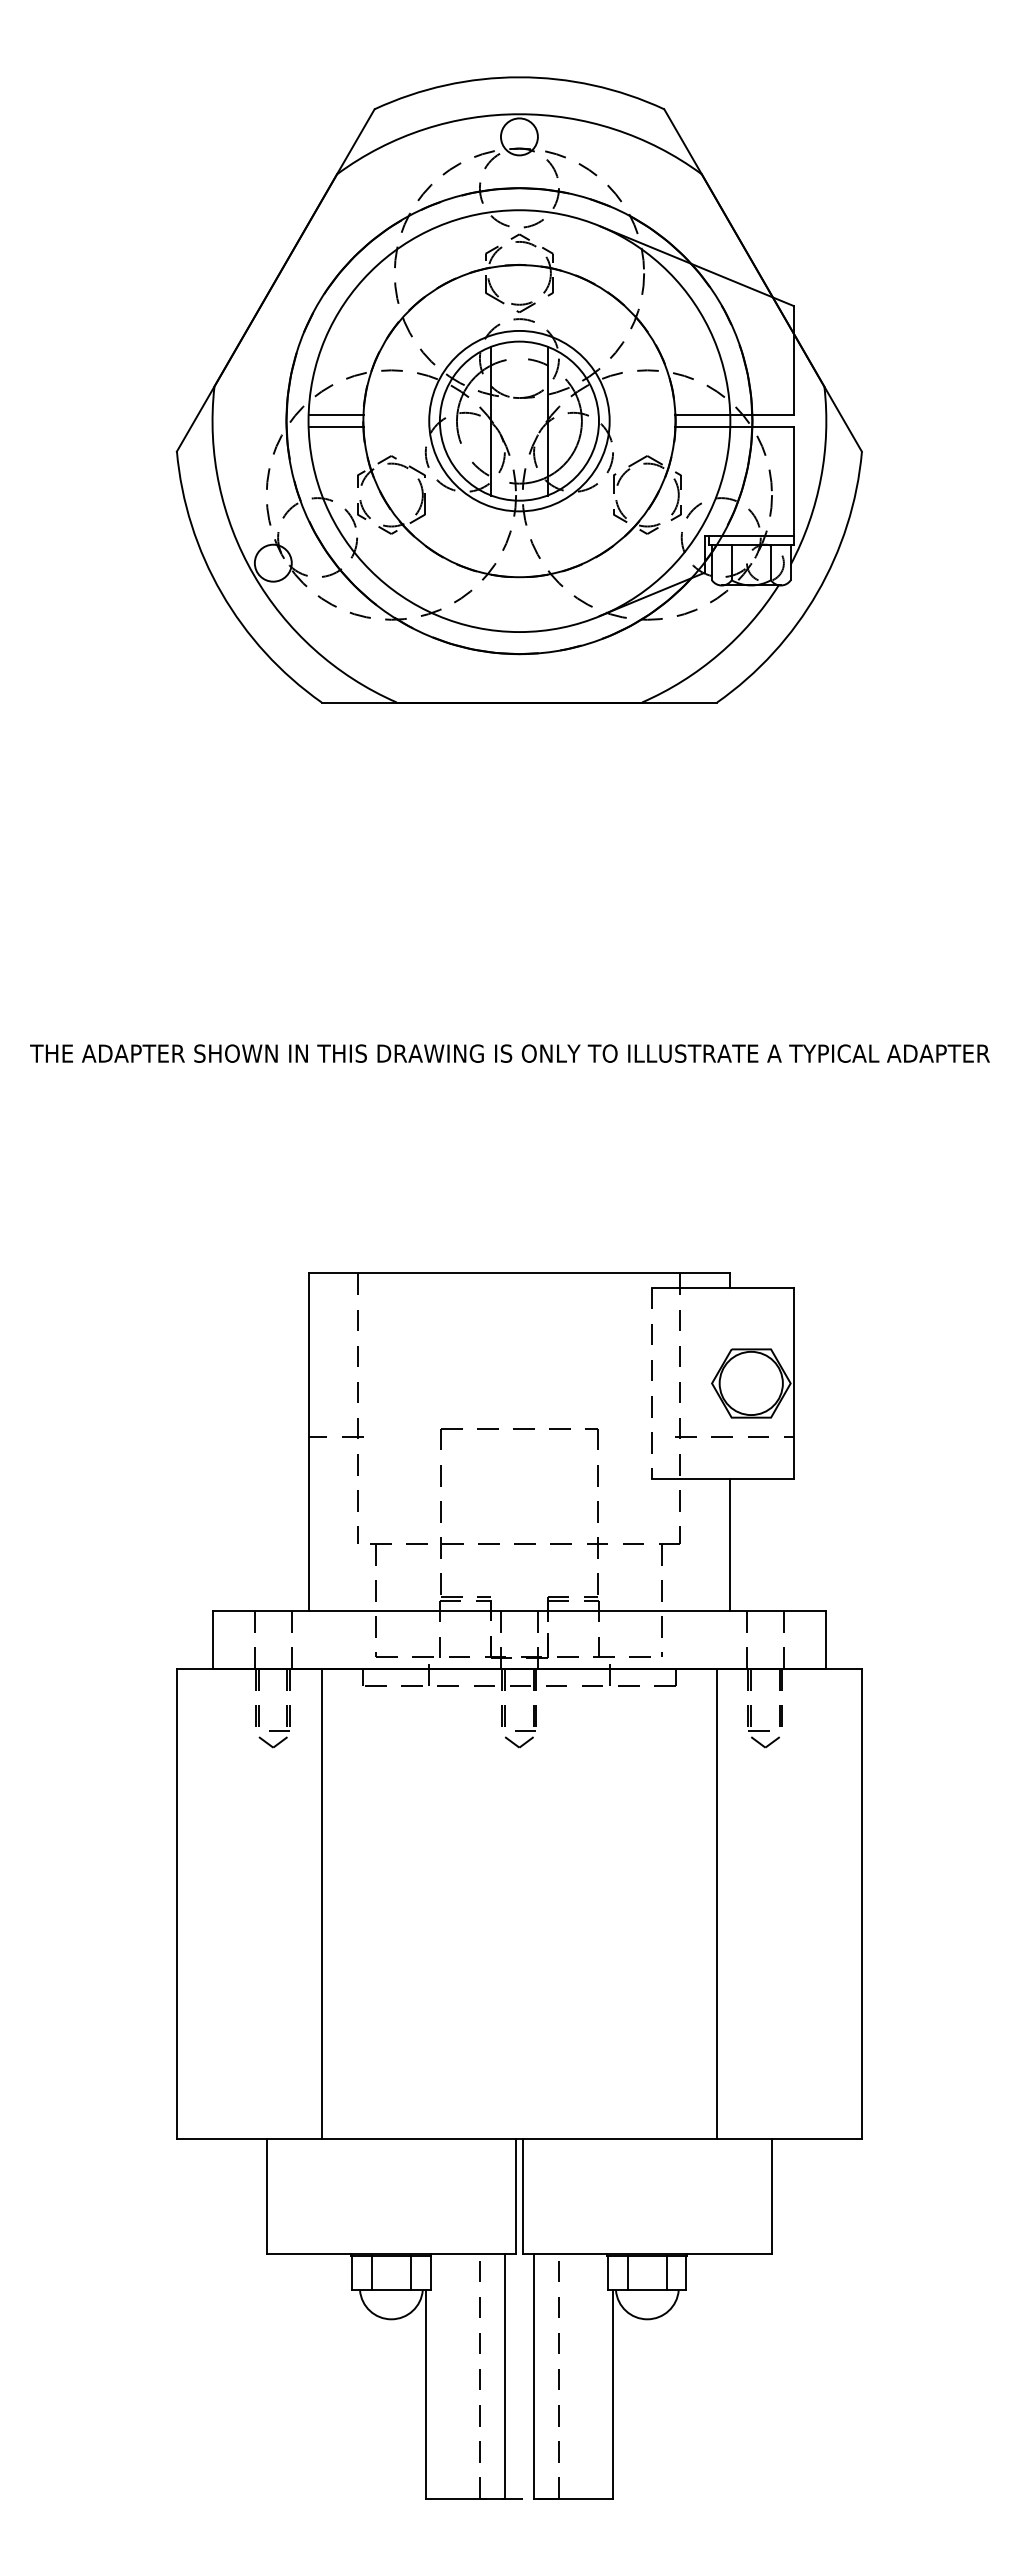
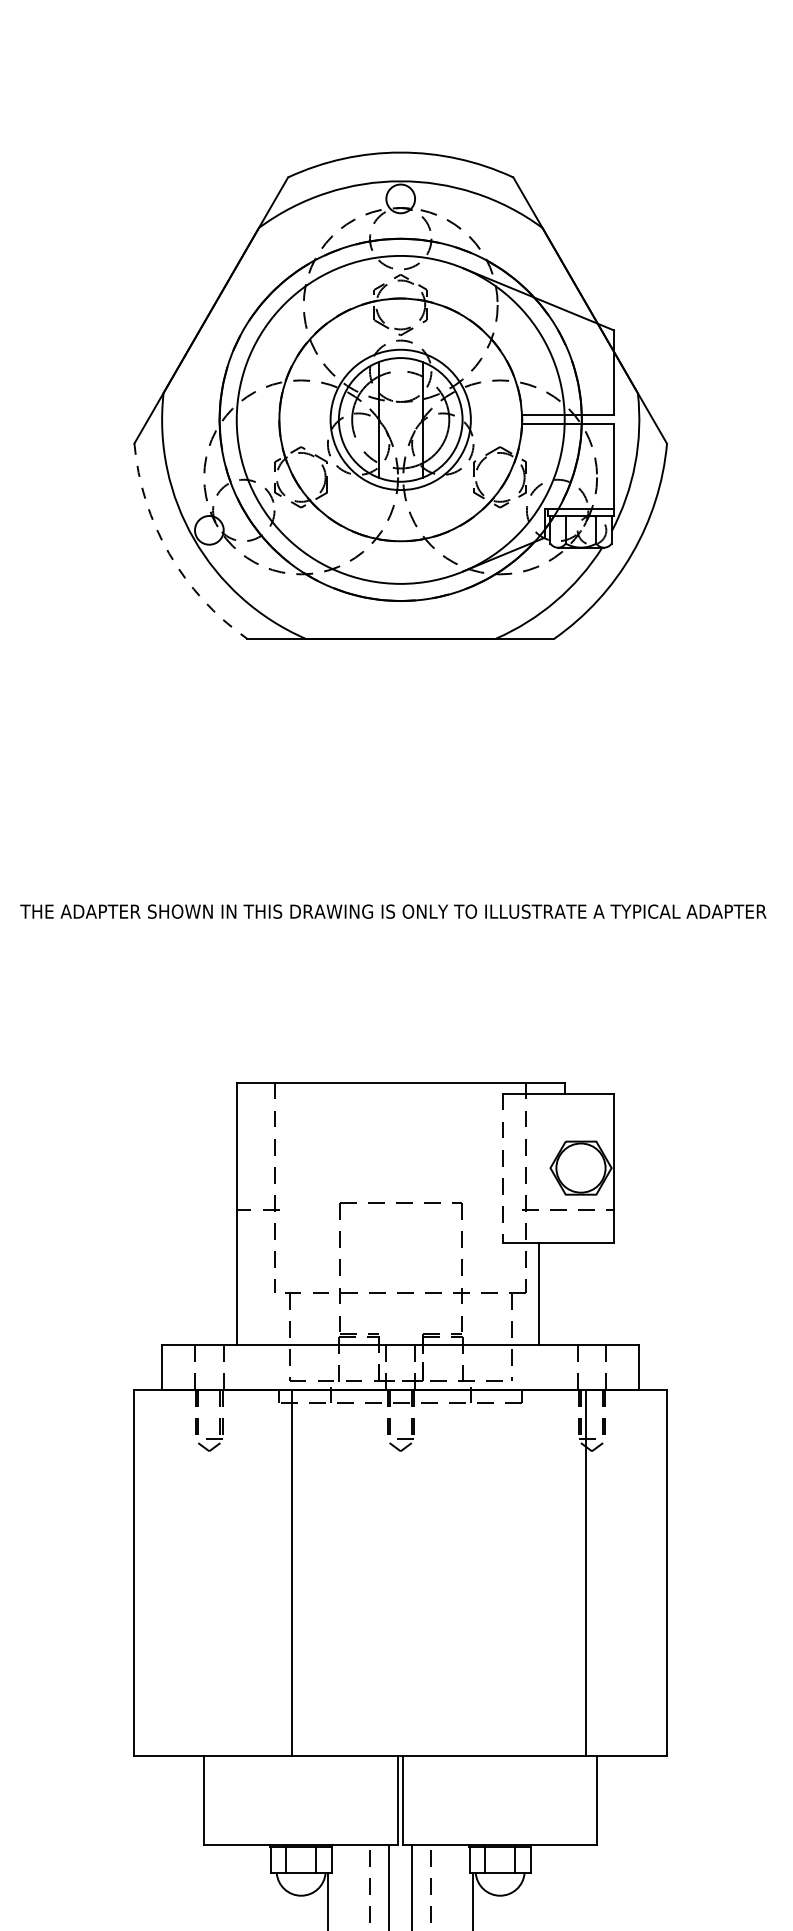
line: (335, 415) -> (257, 415), removed
line: (335, 426) -> (257, 424), removed
arc: (221, 593) -> (169, 553), solid -> dashed
line: (730, 1545) -> (539, 1294), moved
line: (321, 1903) -> (291, 1572), moved
line: (717, 1903) -> (585, 1572), moved

